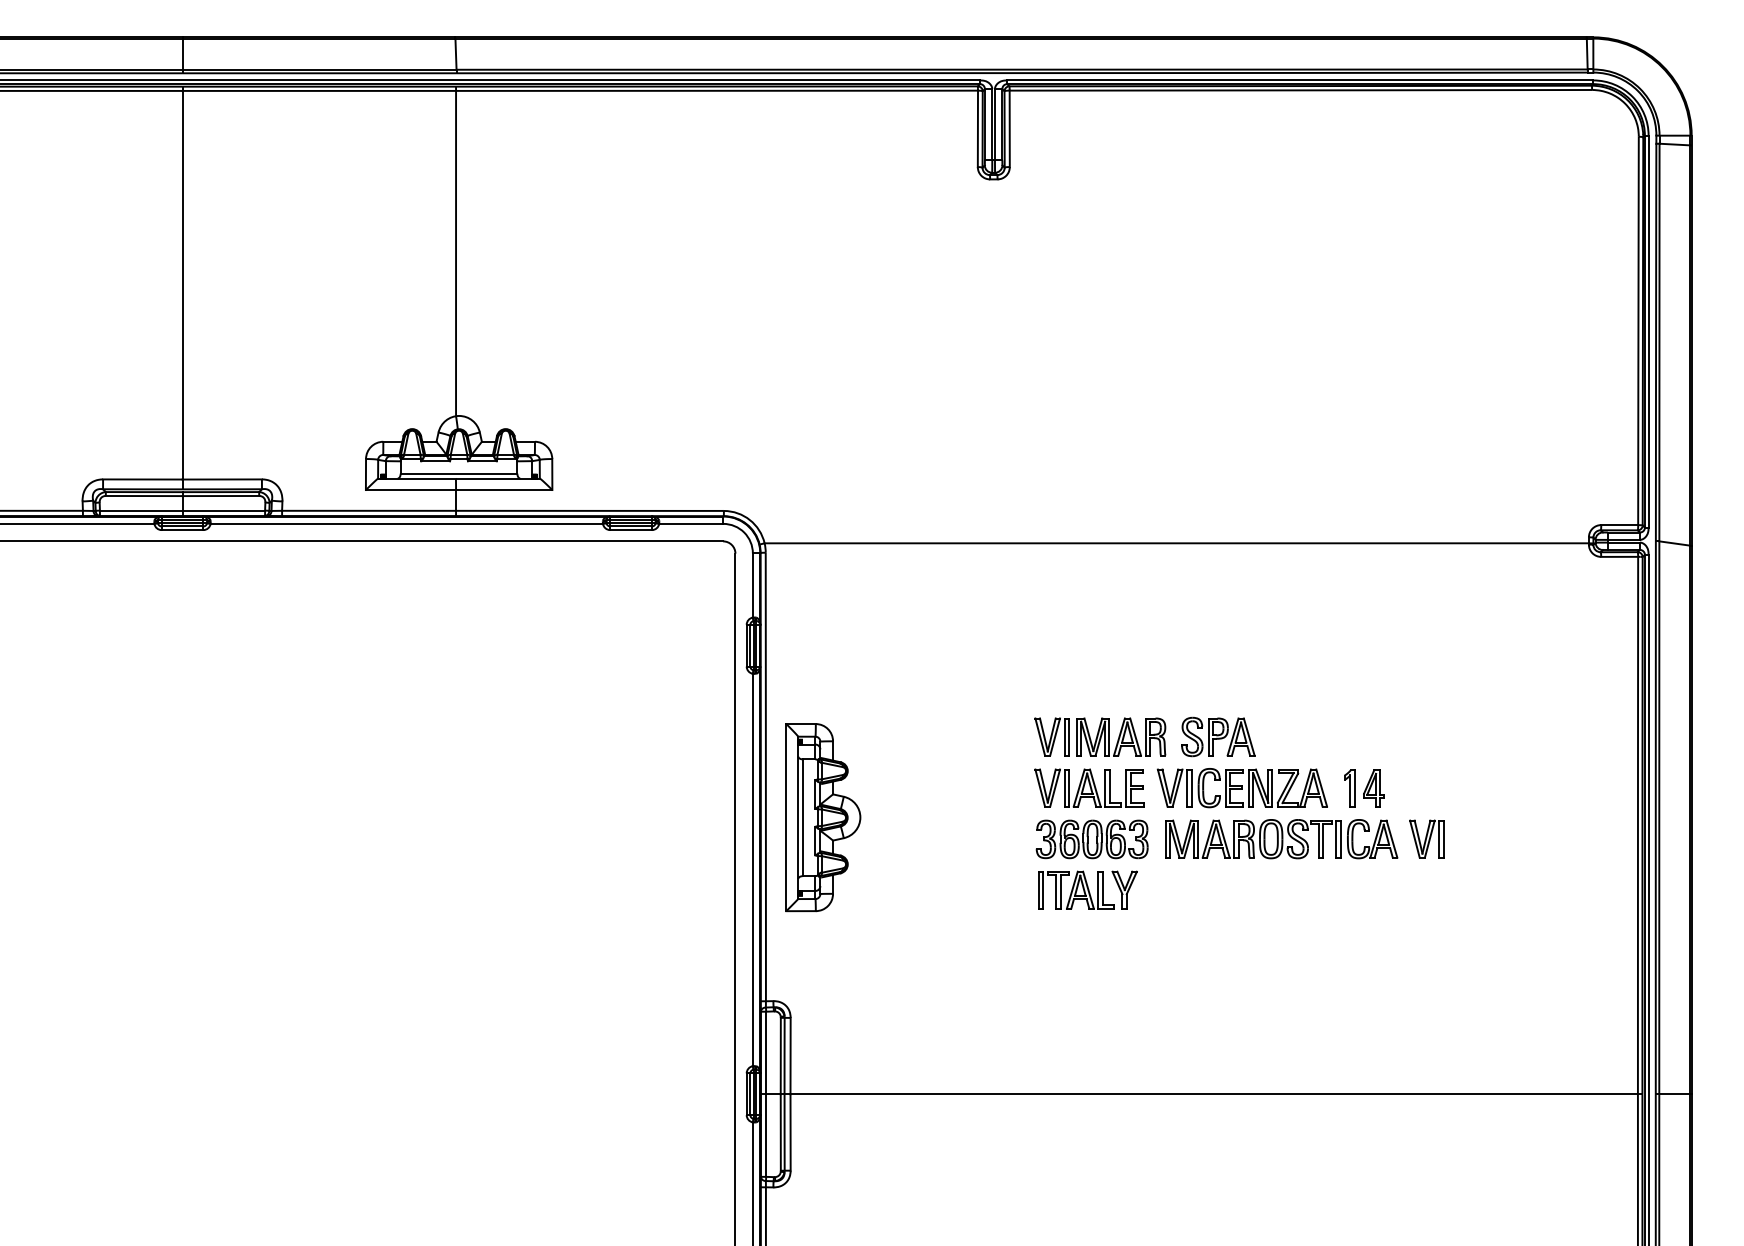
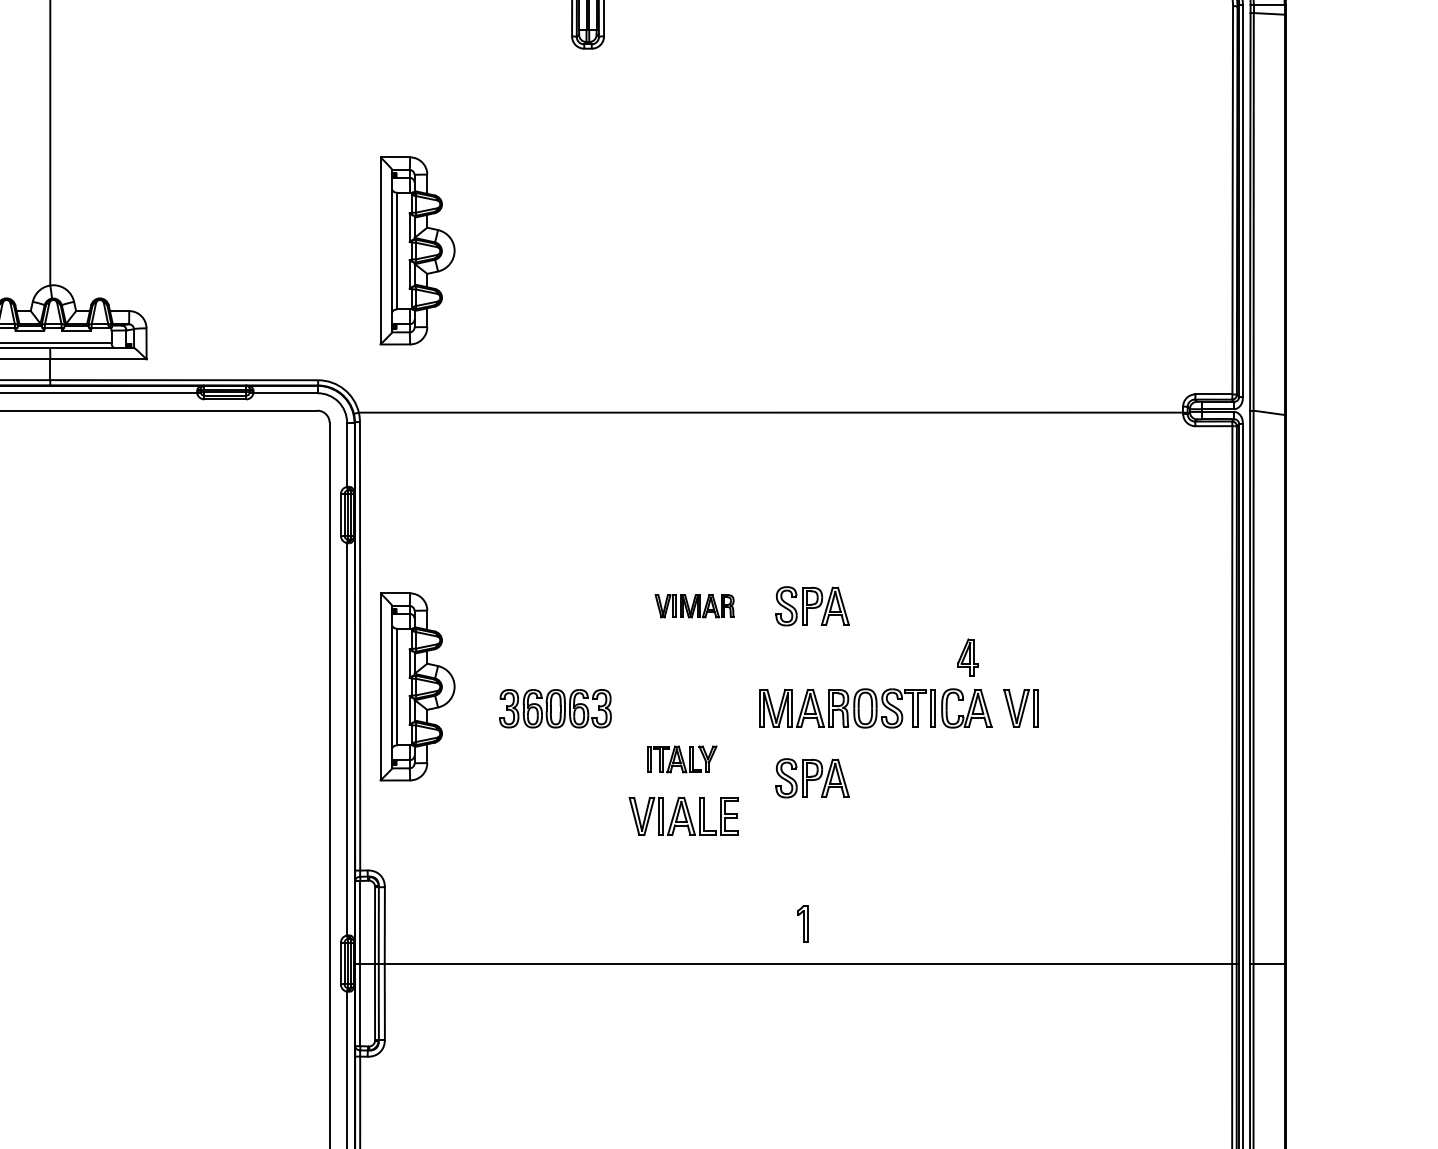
part: (823, 381) -> (417, 250), added
part: (1100, 736) -> (694, 605), size x0.6
part: (1089, 787) -> (683, 815), moved
part: (1241, 788) -> (835, 657), removed
part: (1349, 788) -> (802, 923), moved
part: (1091, 839) -> (554, 708), moved
part: (1087, 889) -> (681, 758), size x0.7
part: (1218, 908) -> (812, 777), added

